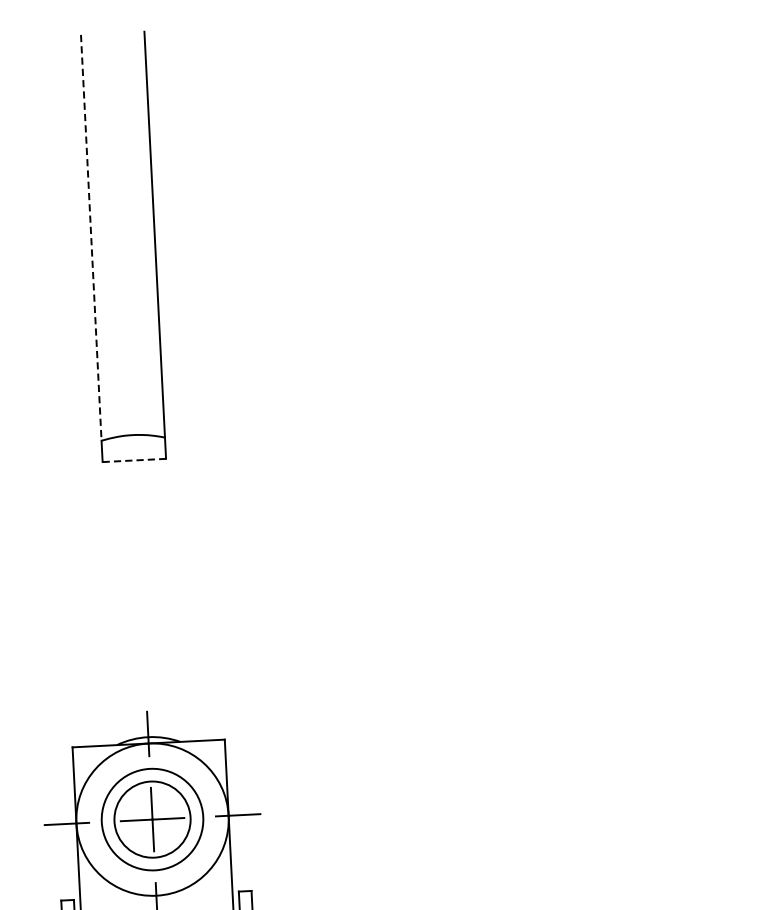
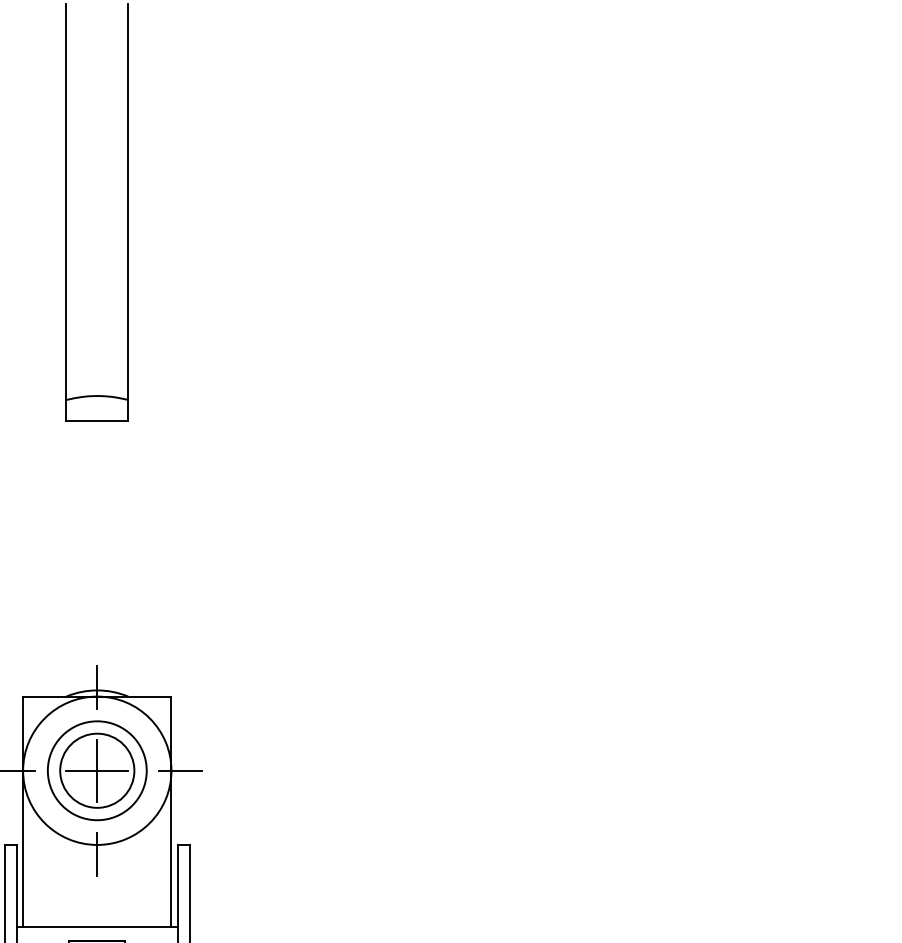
line: (91, 238) -> (66, 202), dashed -> solid
line: (134, 460) -> (97, 420), dashed -> solid

